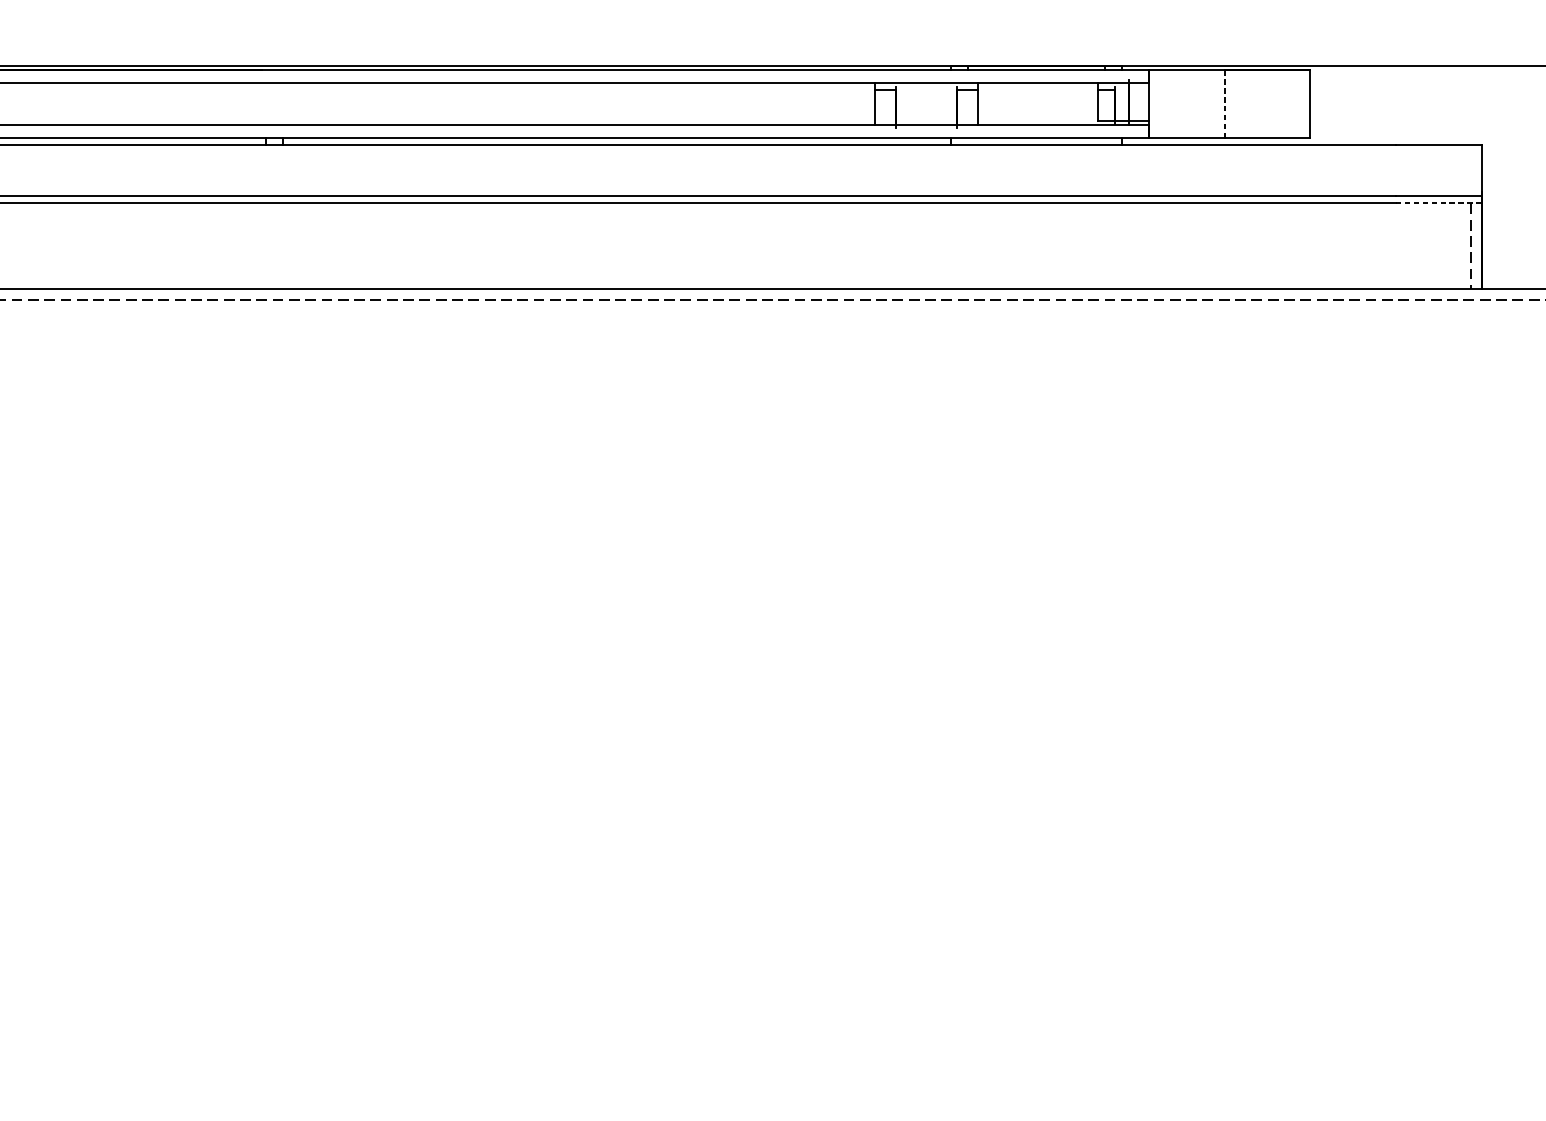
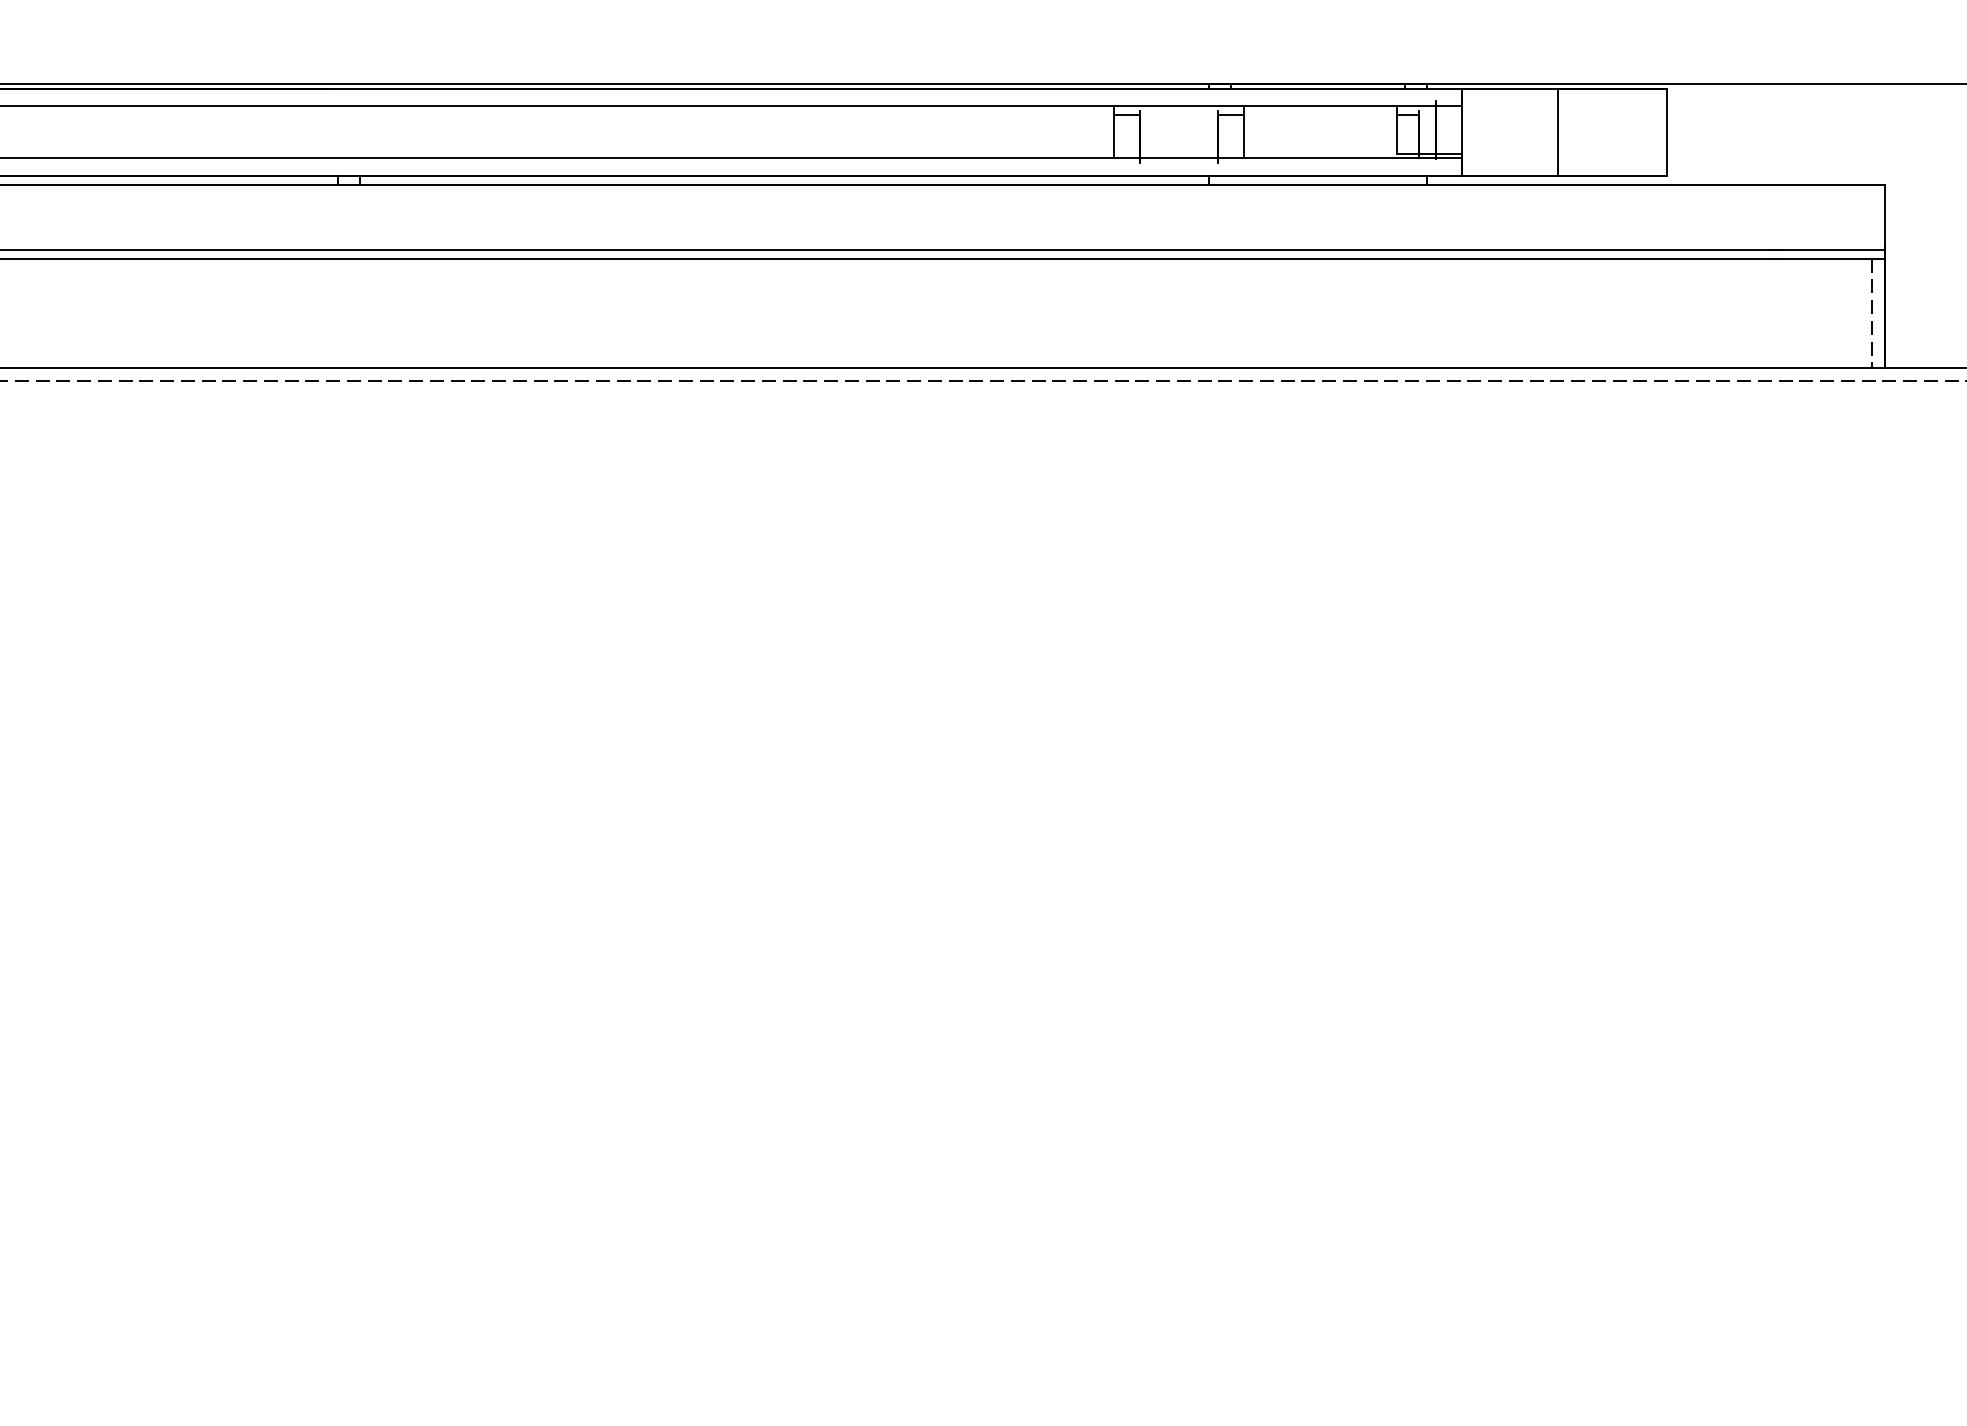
line: (1224, 104) -> (1557, 132), dashed -> solid
line: (1438, 203) -> (1830, 258), dashed -> solid

